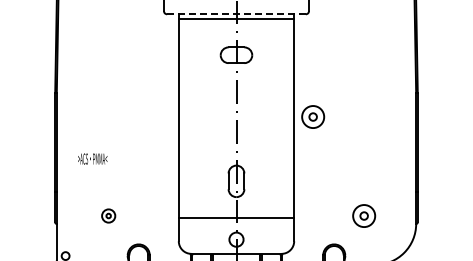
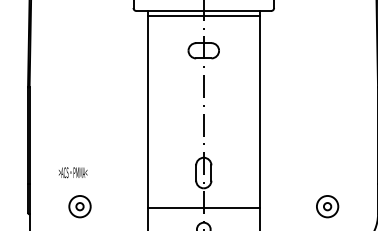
line: (236, 14) -> (203, 11), dashed -> solid
part: (313, 116) -> (278, 110), removed
text: (92, 158) -> (72, 172), moved
part: (108, 215) -> (79, 206), size x1.67

